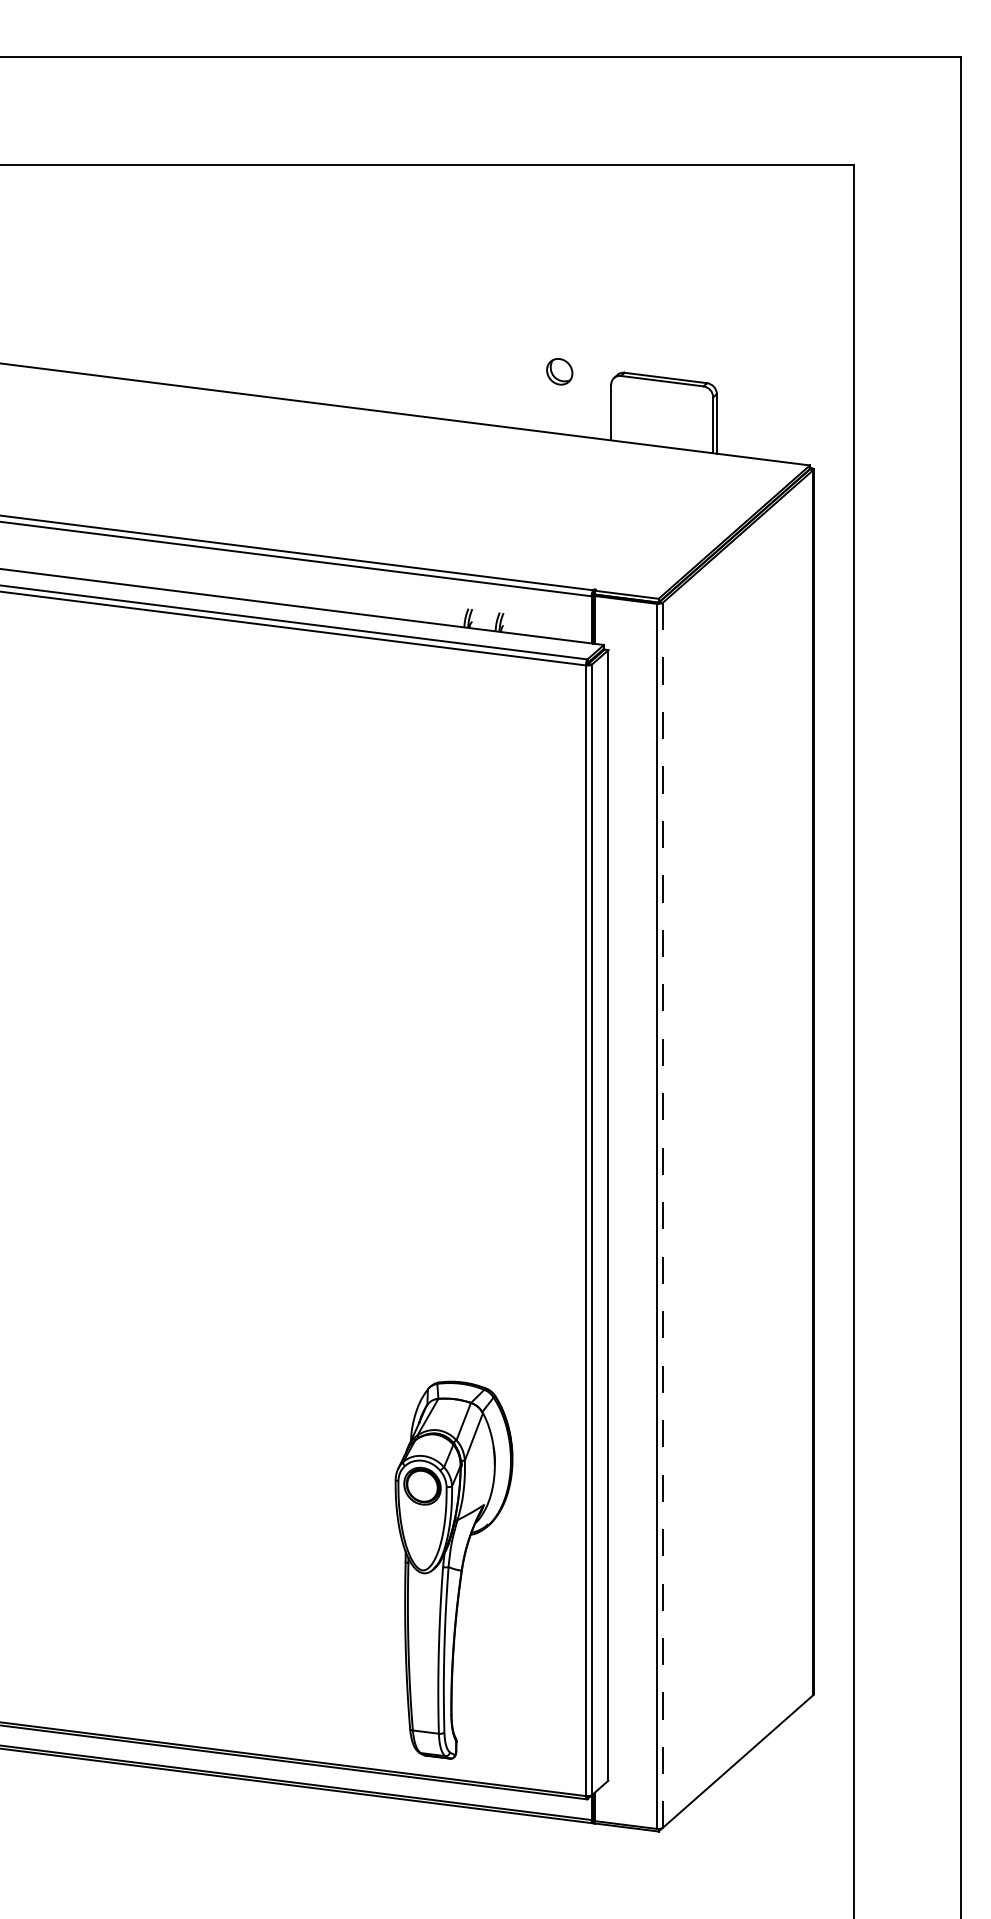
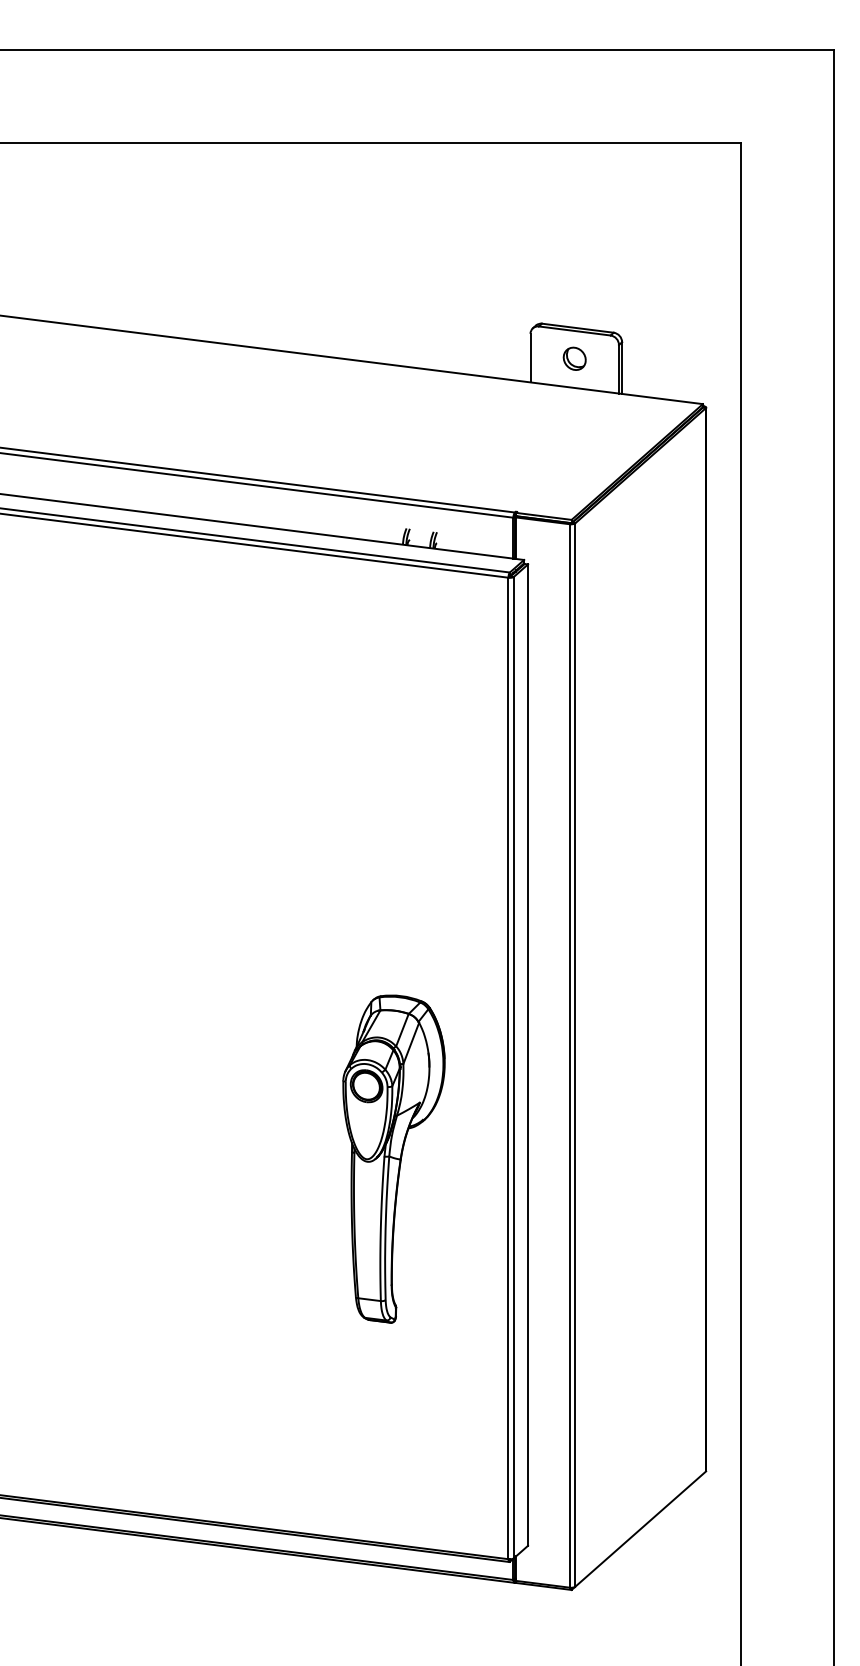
part: (559, 371) -> (574, 358), moved
line: (663, 1215) -> (575, 1055), dashed -> solid
part: (453, 1569) -> (393, 1158), moved

